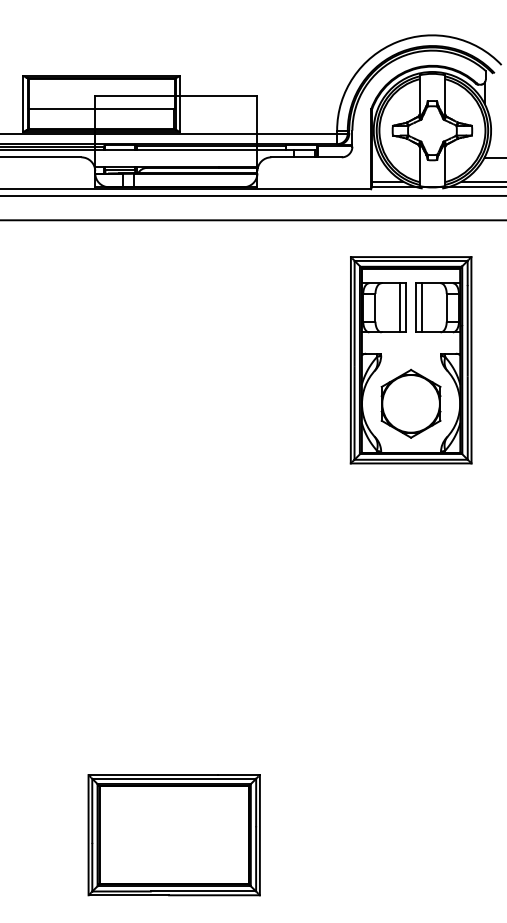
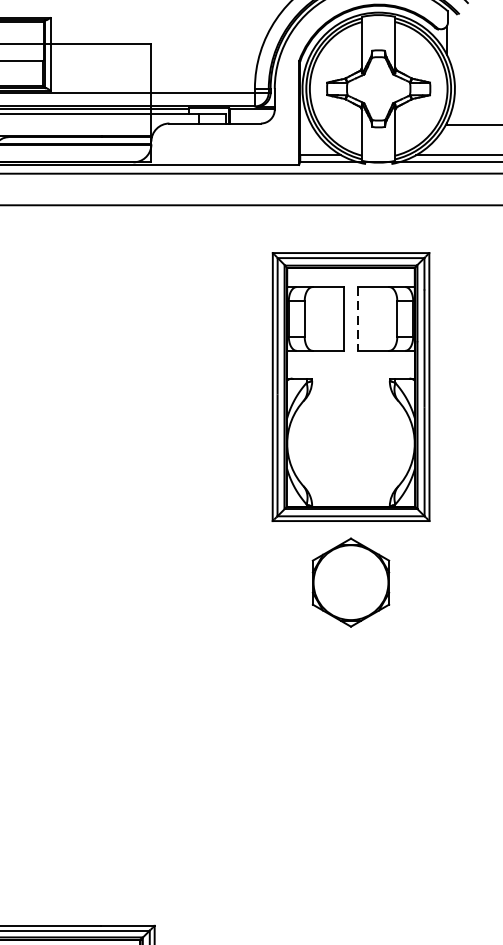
line: (399, 307) -> (335, 318), removed
line: (416, 307) -> (358, 318), solid -> dashed
line: (422, 307) -> (365, 318), removed
part: (410, 403) -> (350, 582), moved

